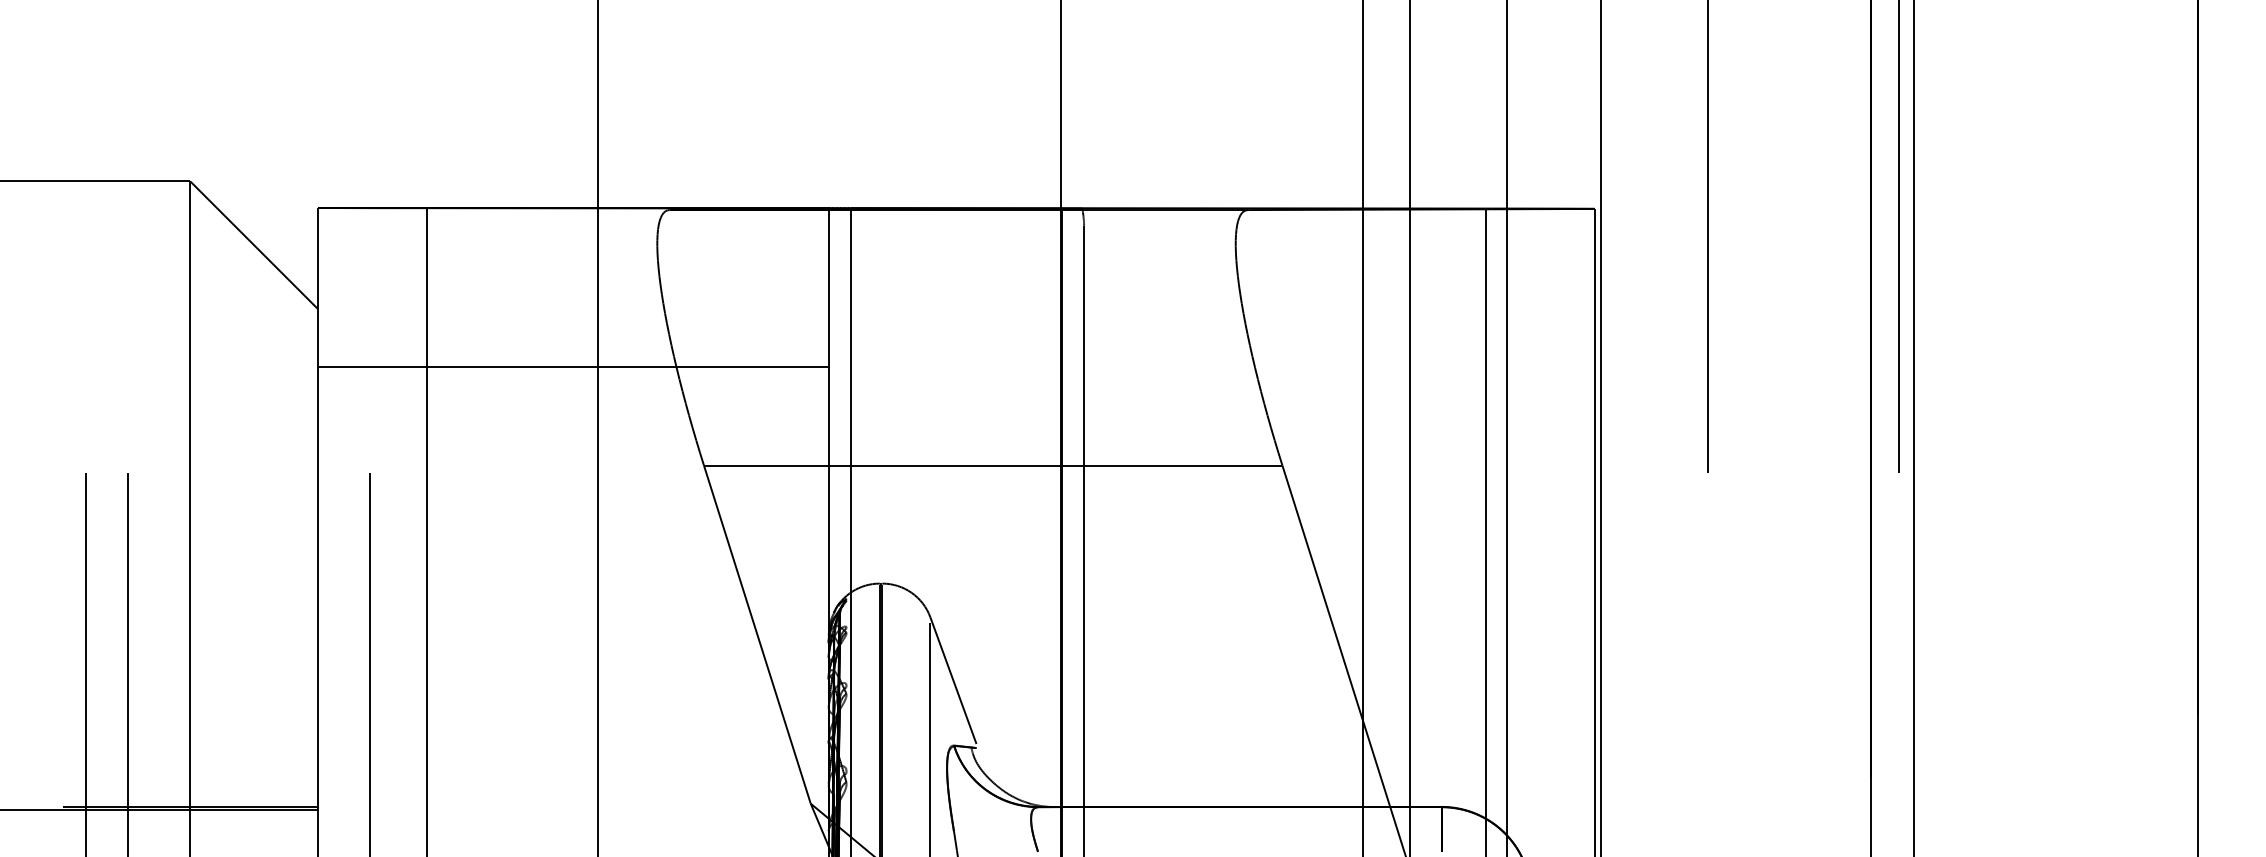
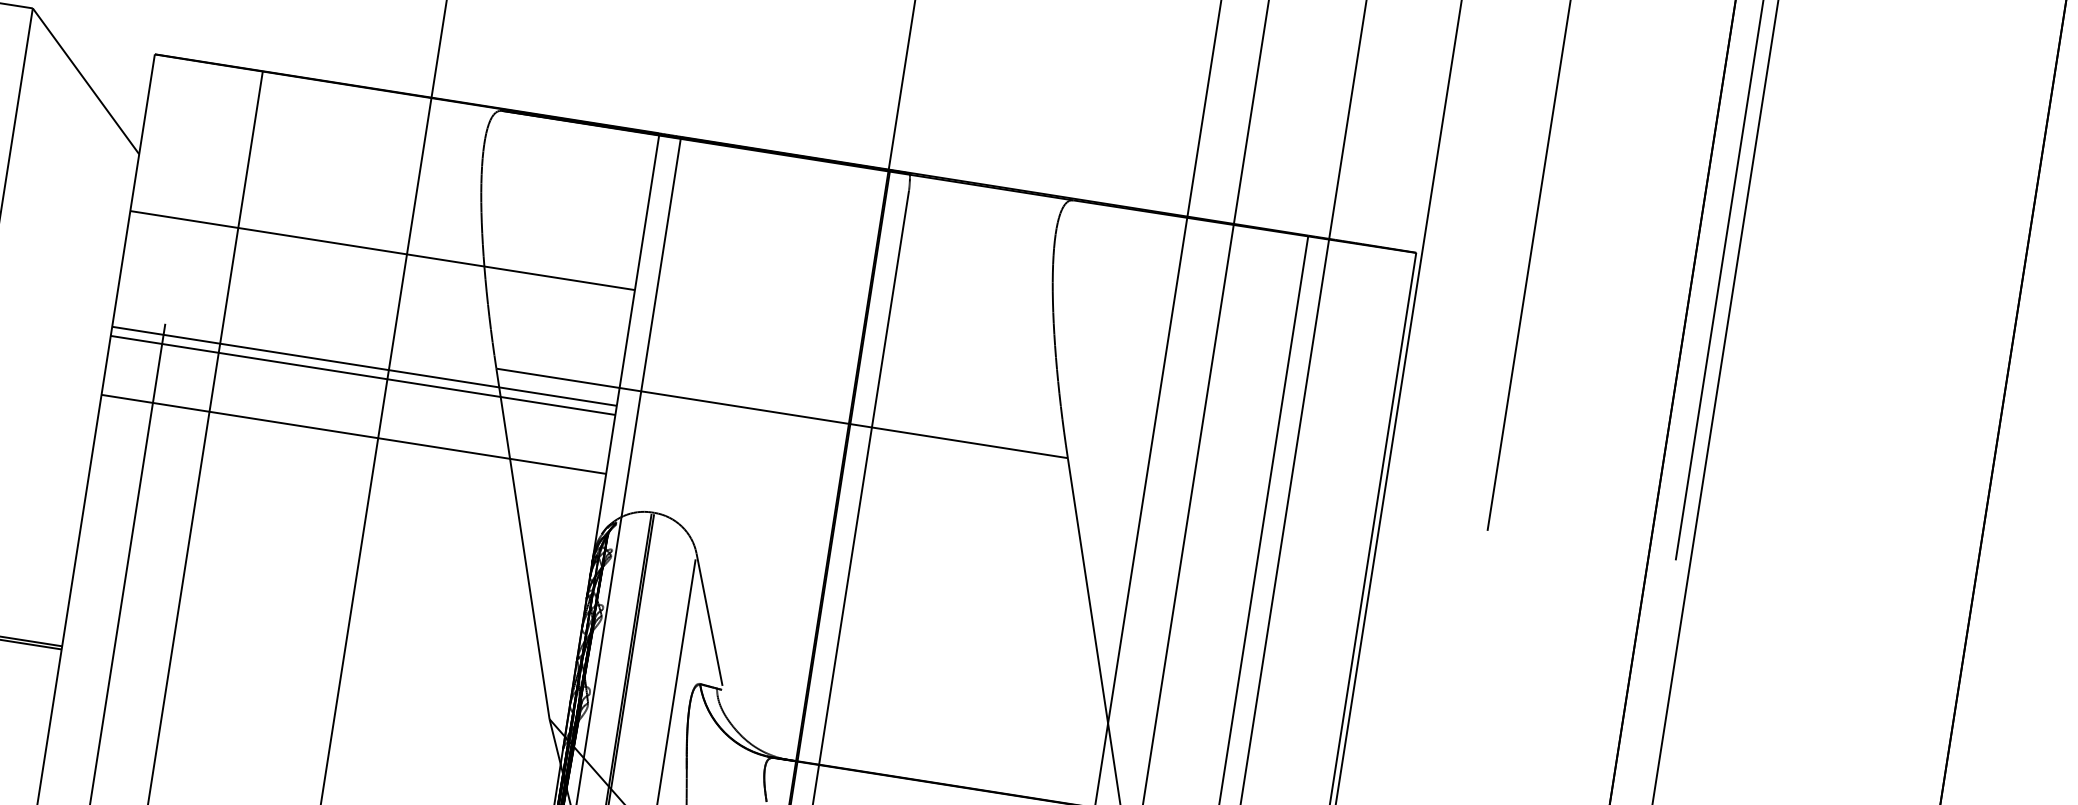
line: (572, 483) -> (363, 366), added
line: (572, 492) -> (362, 374), added
line: (572, 552) -> (353, 434), added

